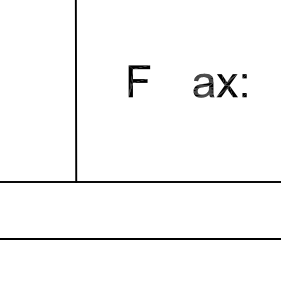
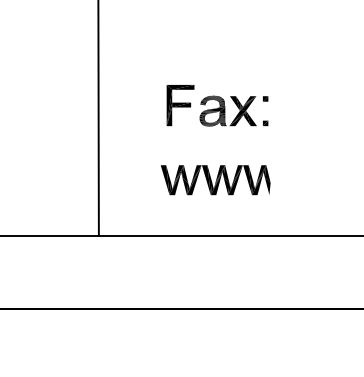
part: (219, 85) -> (233, 110), moved
part: (166, 139) -> (215, 180), added

